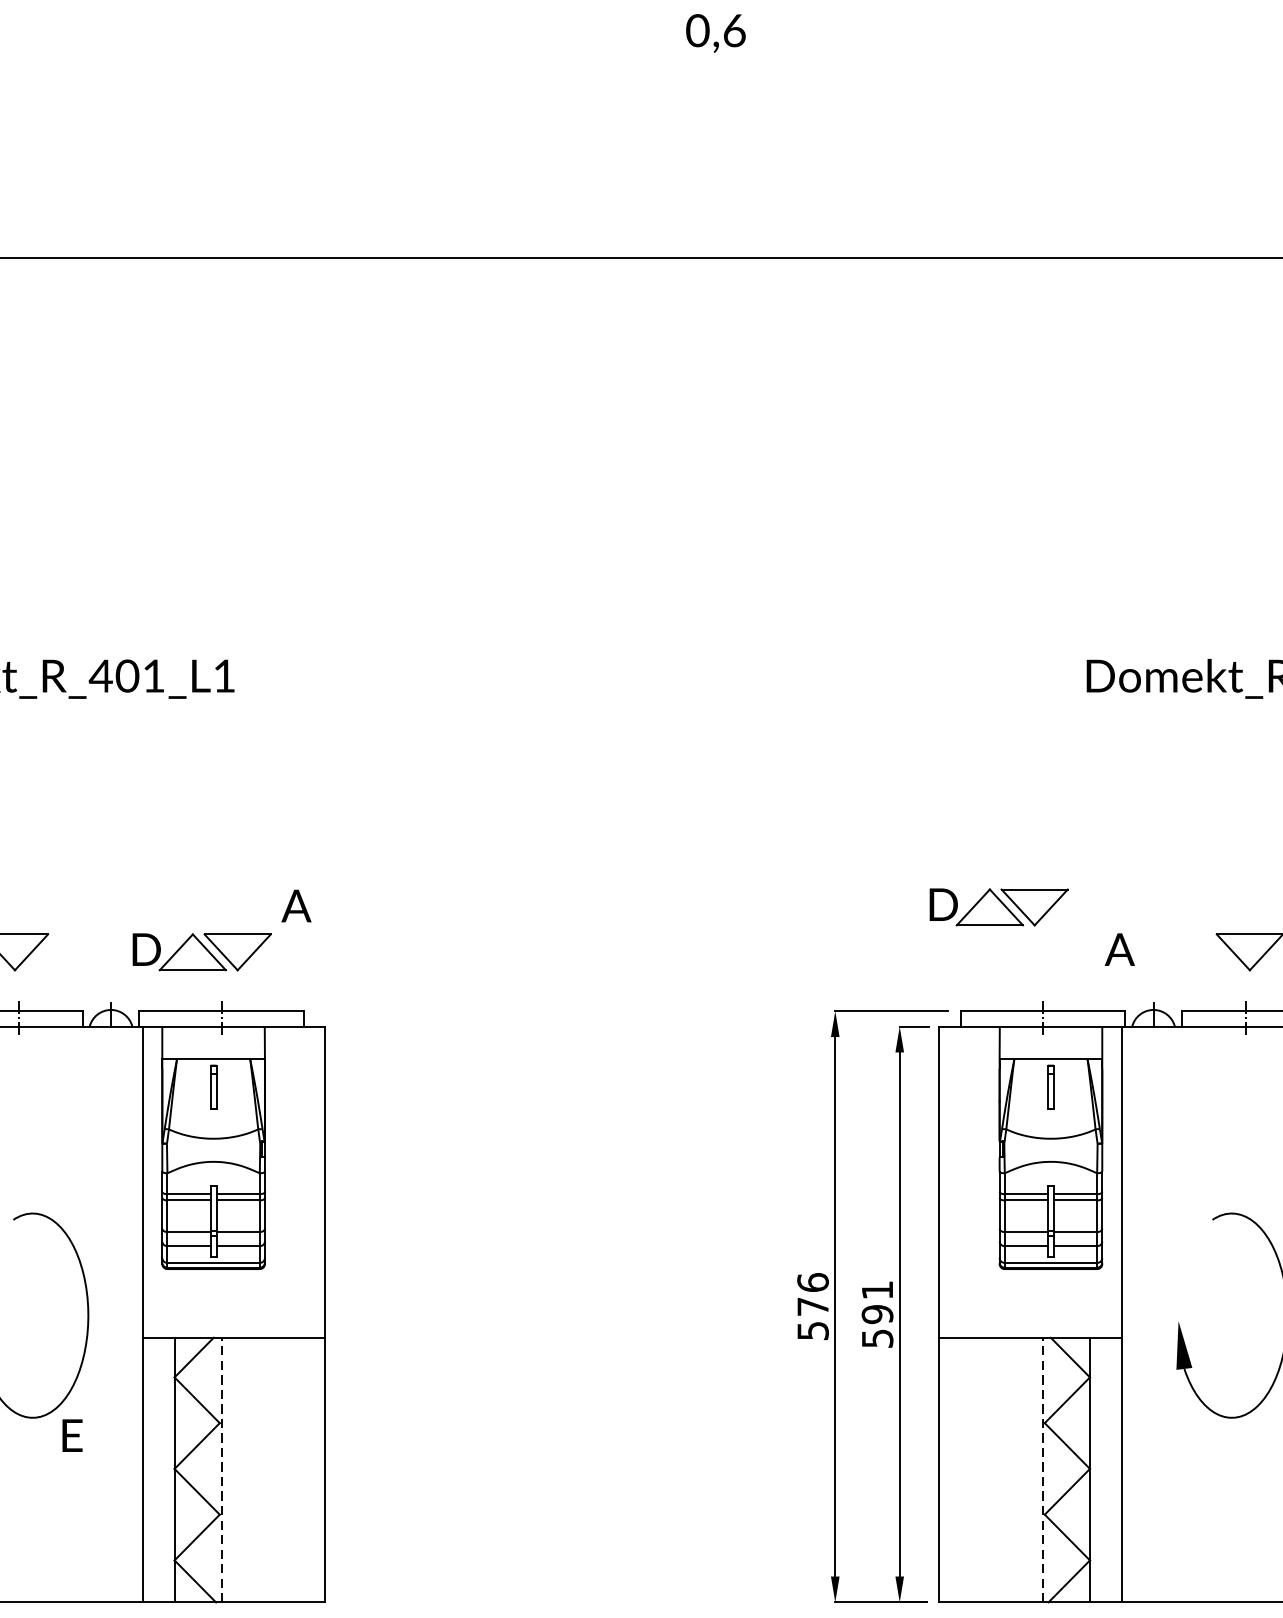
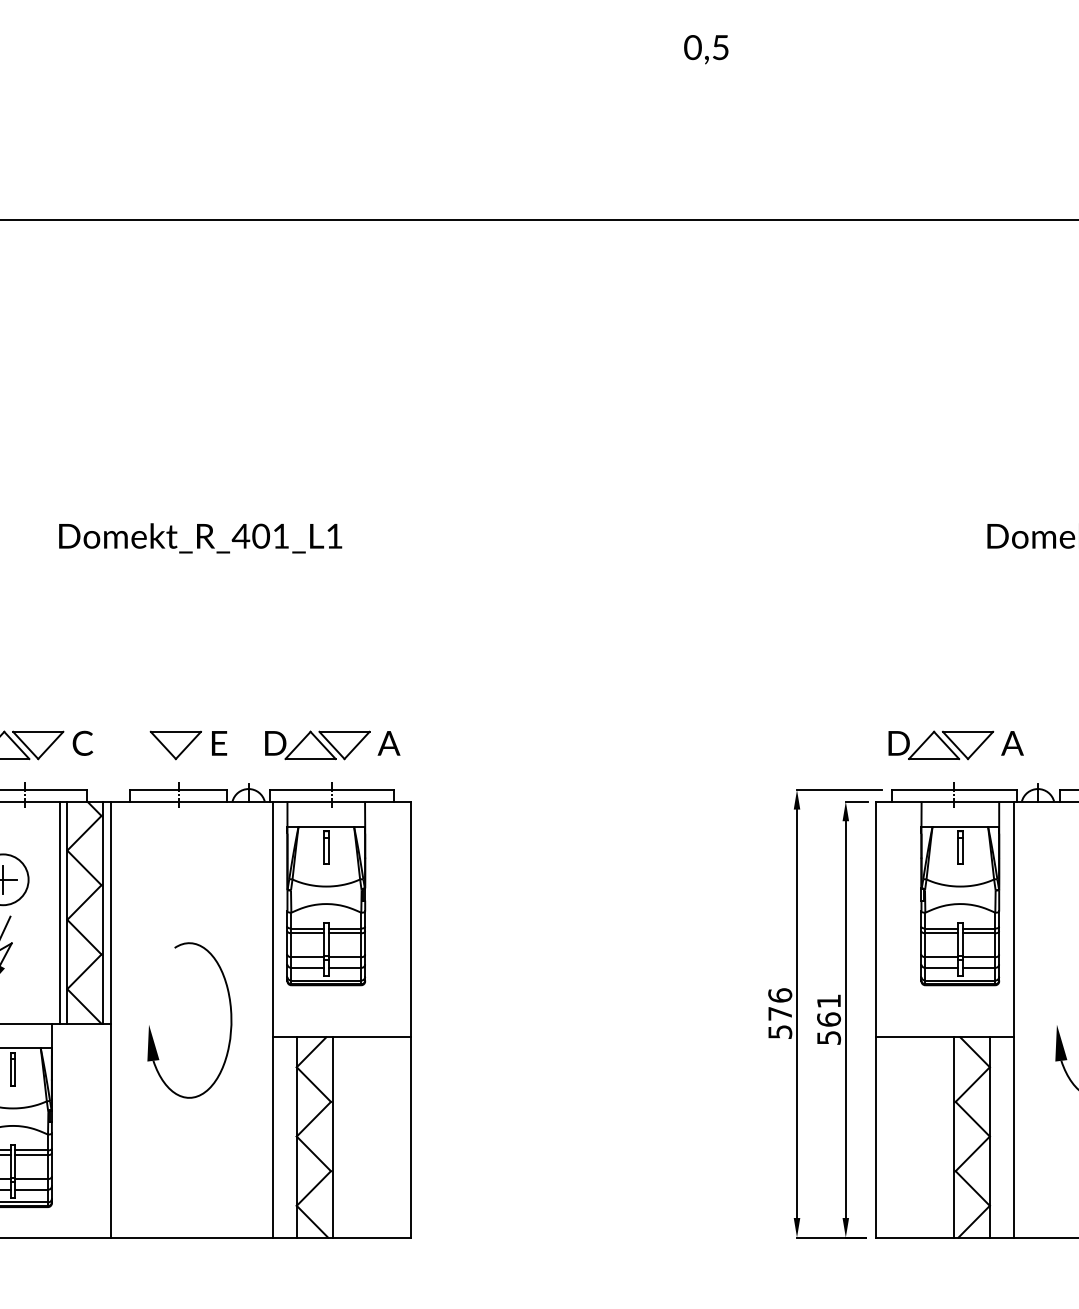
text: (734, 30) -> (720, 47), 0,6 -> 0,5
text: (295, 906) -> (388, 743), moved
part: (999, 907) -> (941, 745), moved
text: (878, 1314) -> (829, 1019), 591 -> 561
text: (72, 1435) -> (219, 743), moved
line: (221, 1468) -> (332, 1136), dashed -> solid
line: (1043, 1468) -> (954, 1136), dashed -> solid

